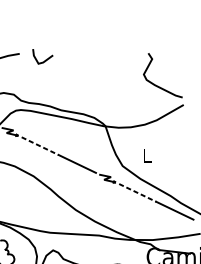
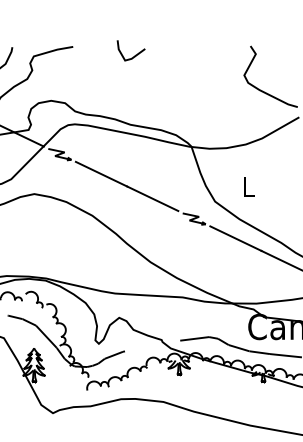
line: (46, 59) -> (135, 54), moved
line: (40, 146) -> (101, 174), dashed -> solid
line: (138, 192) -> (236, 238), dashed -> solid

